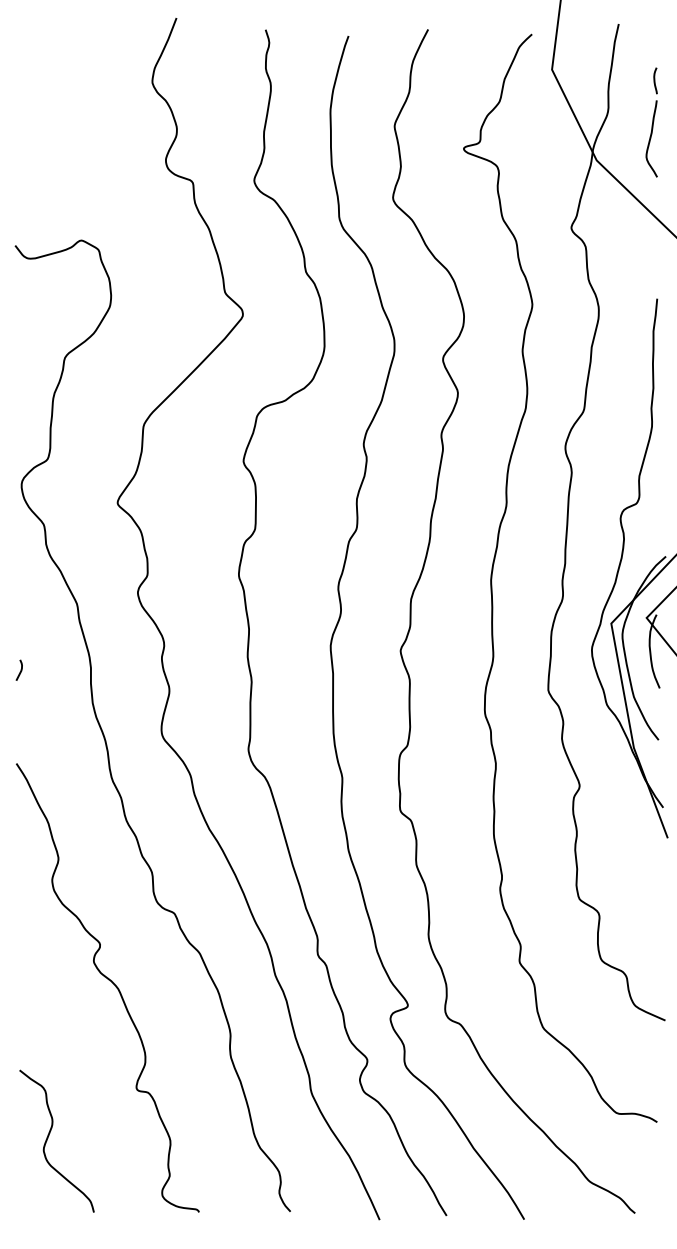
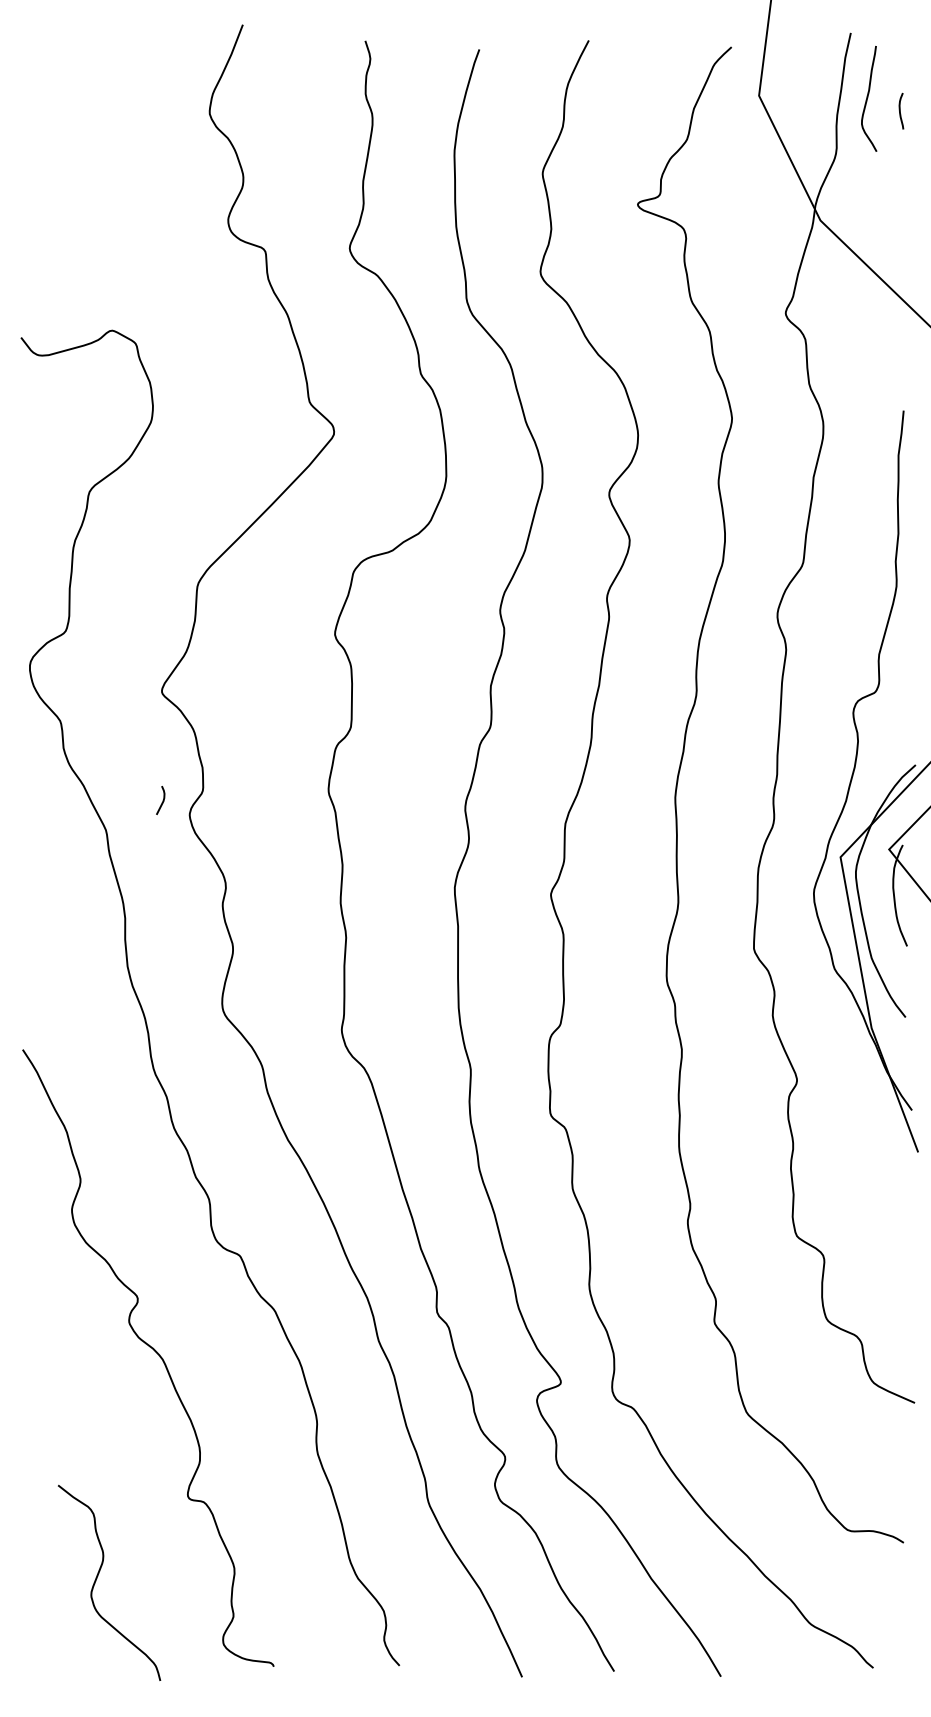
curve: (651, 137) -> (868, 97), moved
curve: (20, 670) -> (162, 800), moved
curve: (48, 1136) -> (98, 1576), moved

